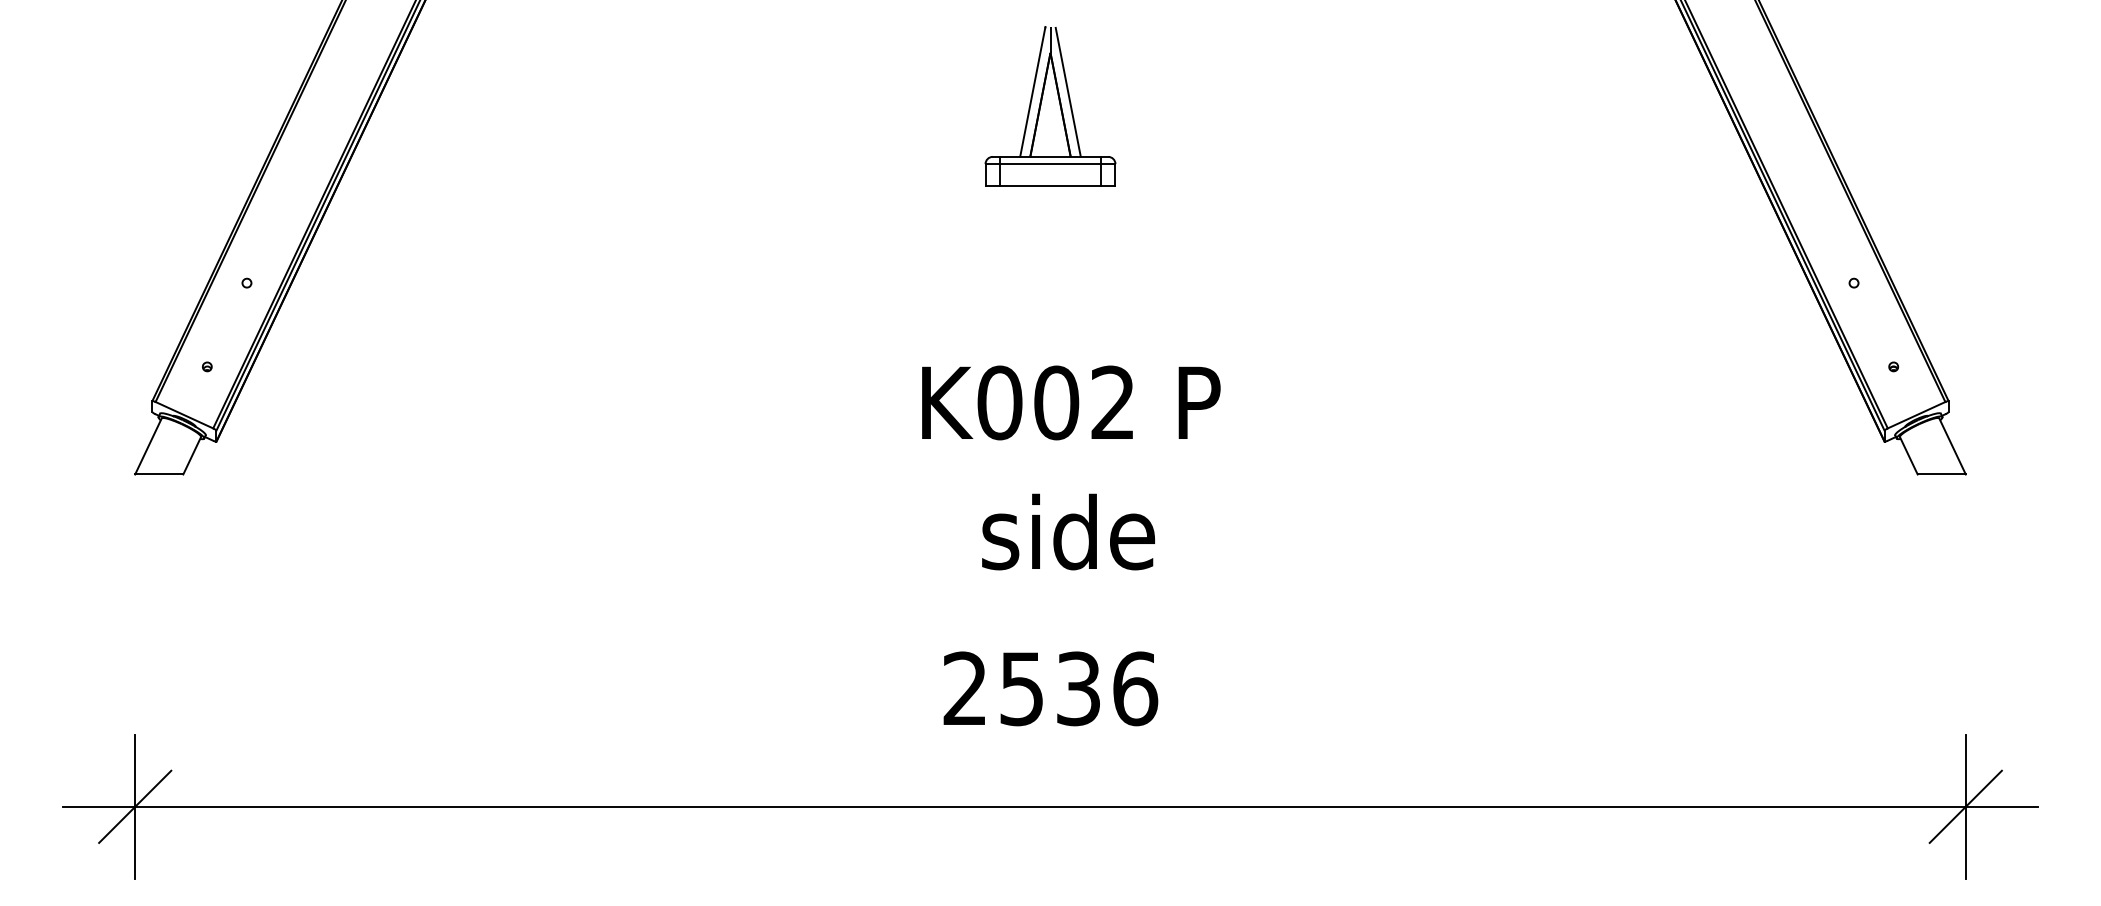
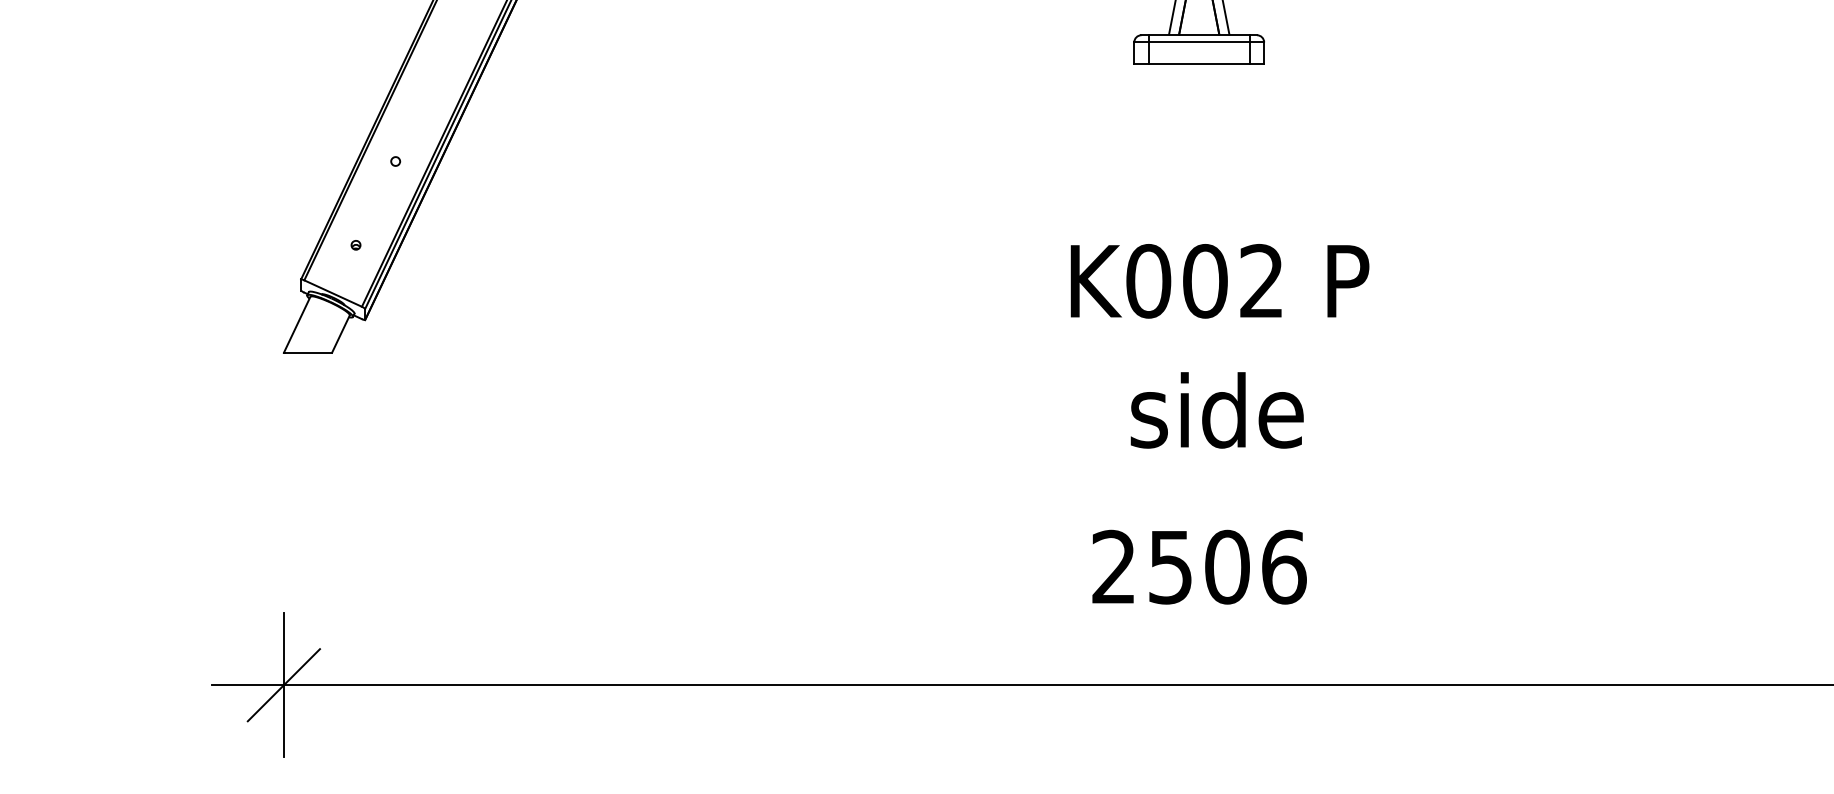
text: (1078, 688) -> (1227, 566), 2536 -> 2506

